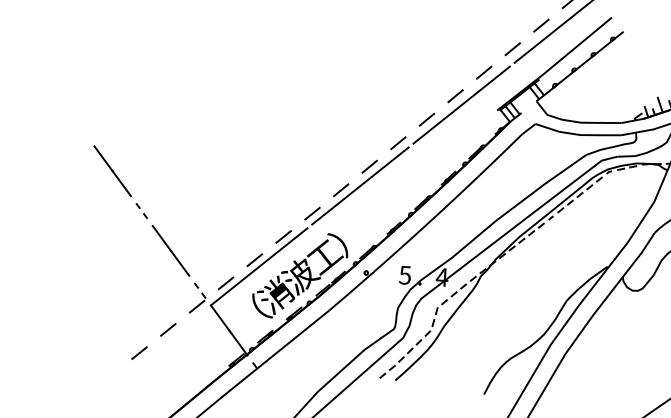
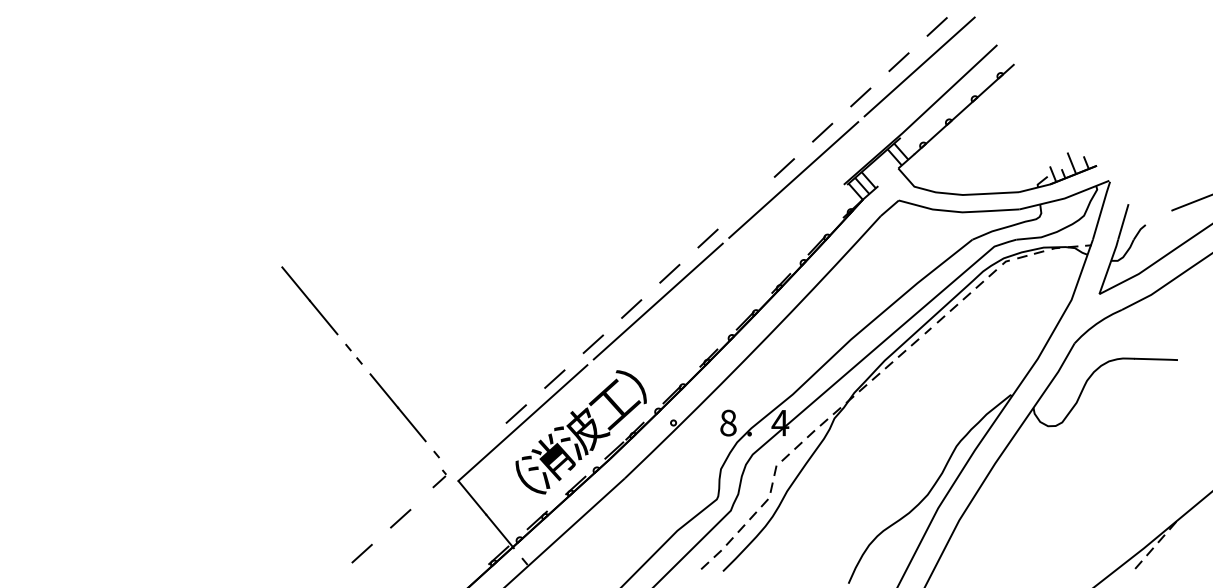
line: (426, 119) -> (745, 203), removed
text: (405, 274) -> (728, 422), 5 -> 8
line: (225, 283) -> (477, 448), removed
part: (197, 302) -> (439, 478), size x0.6

